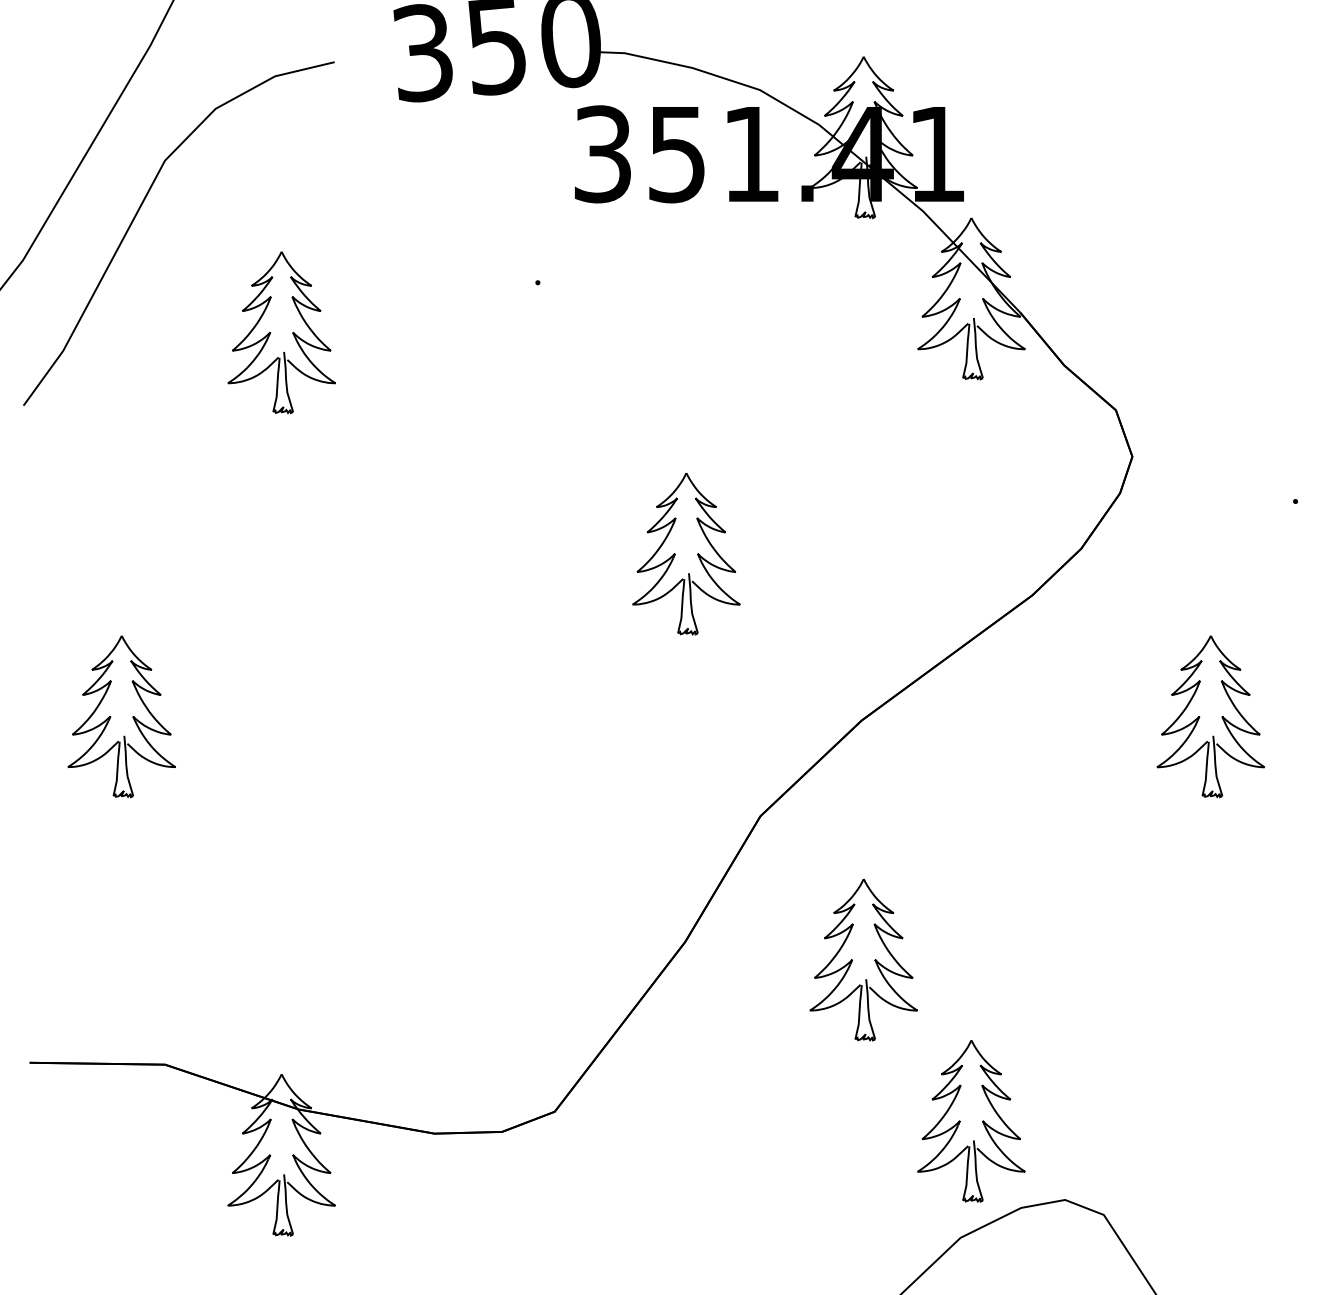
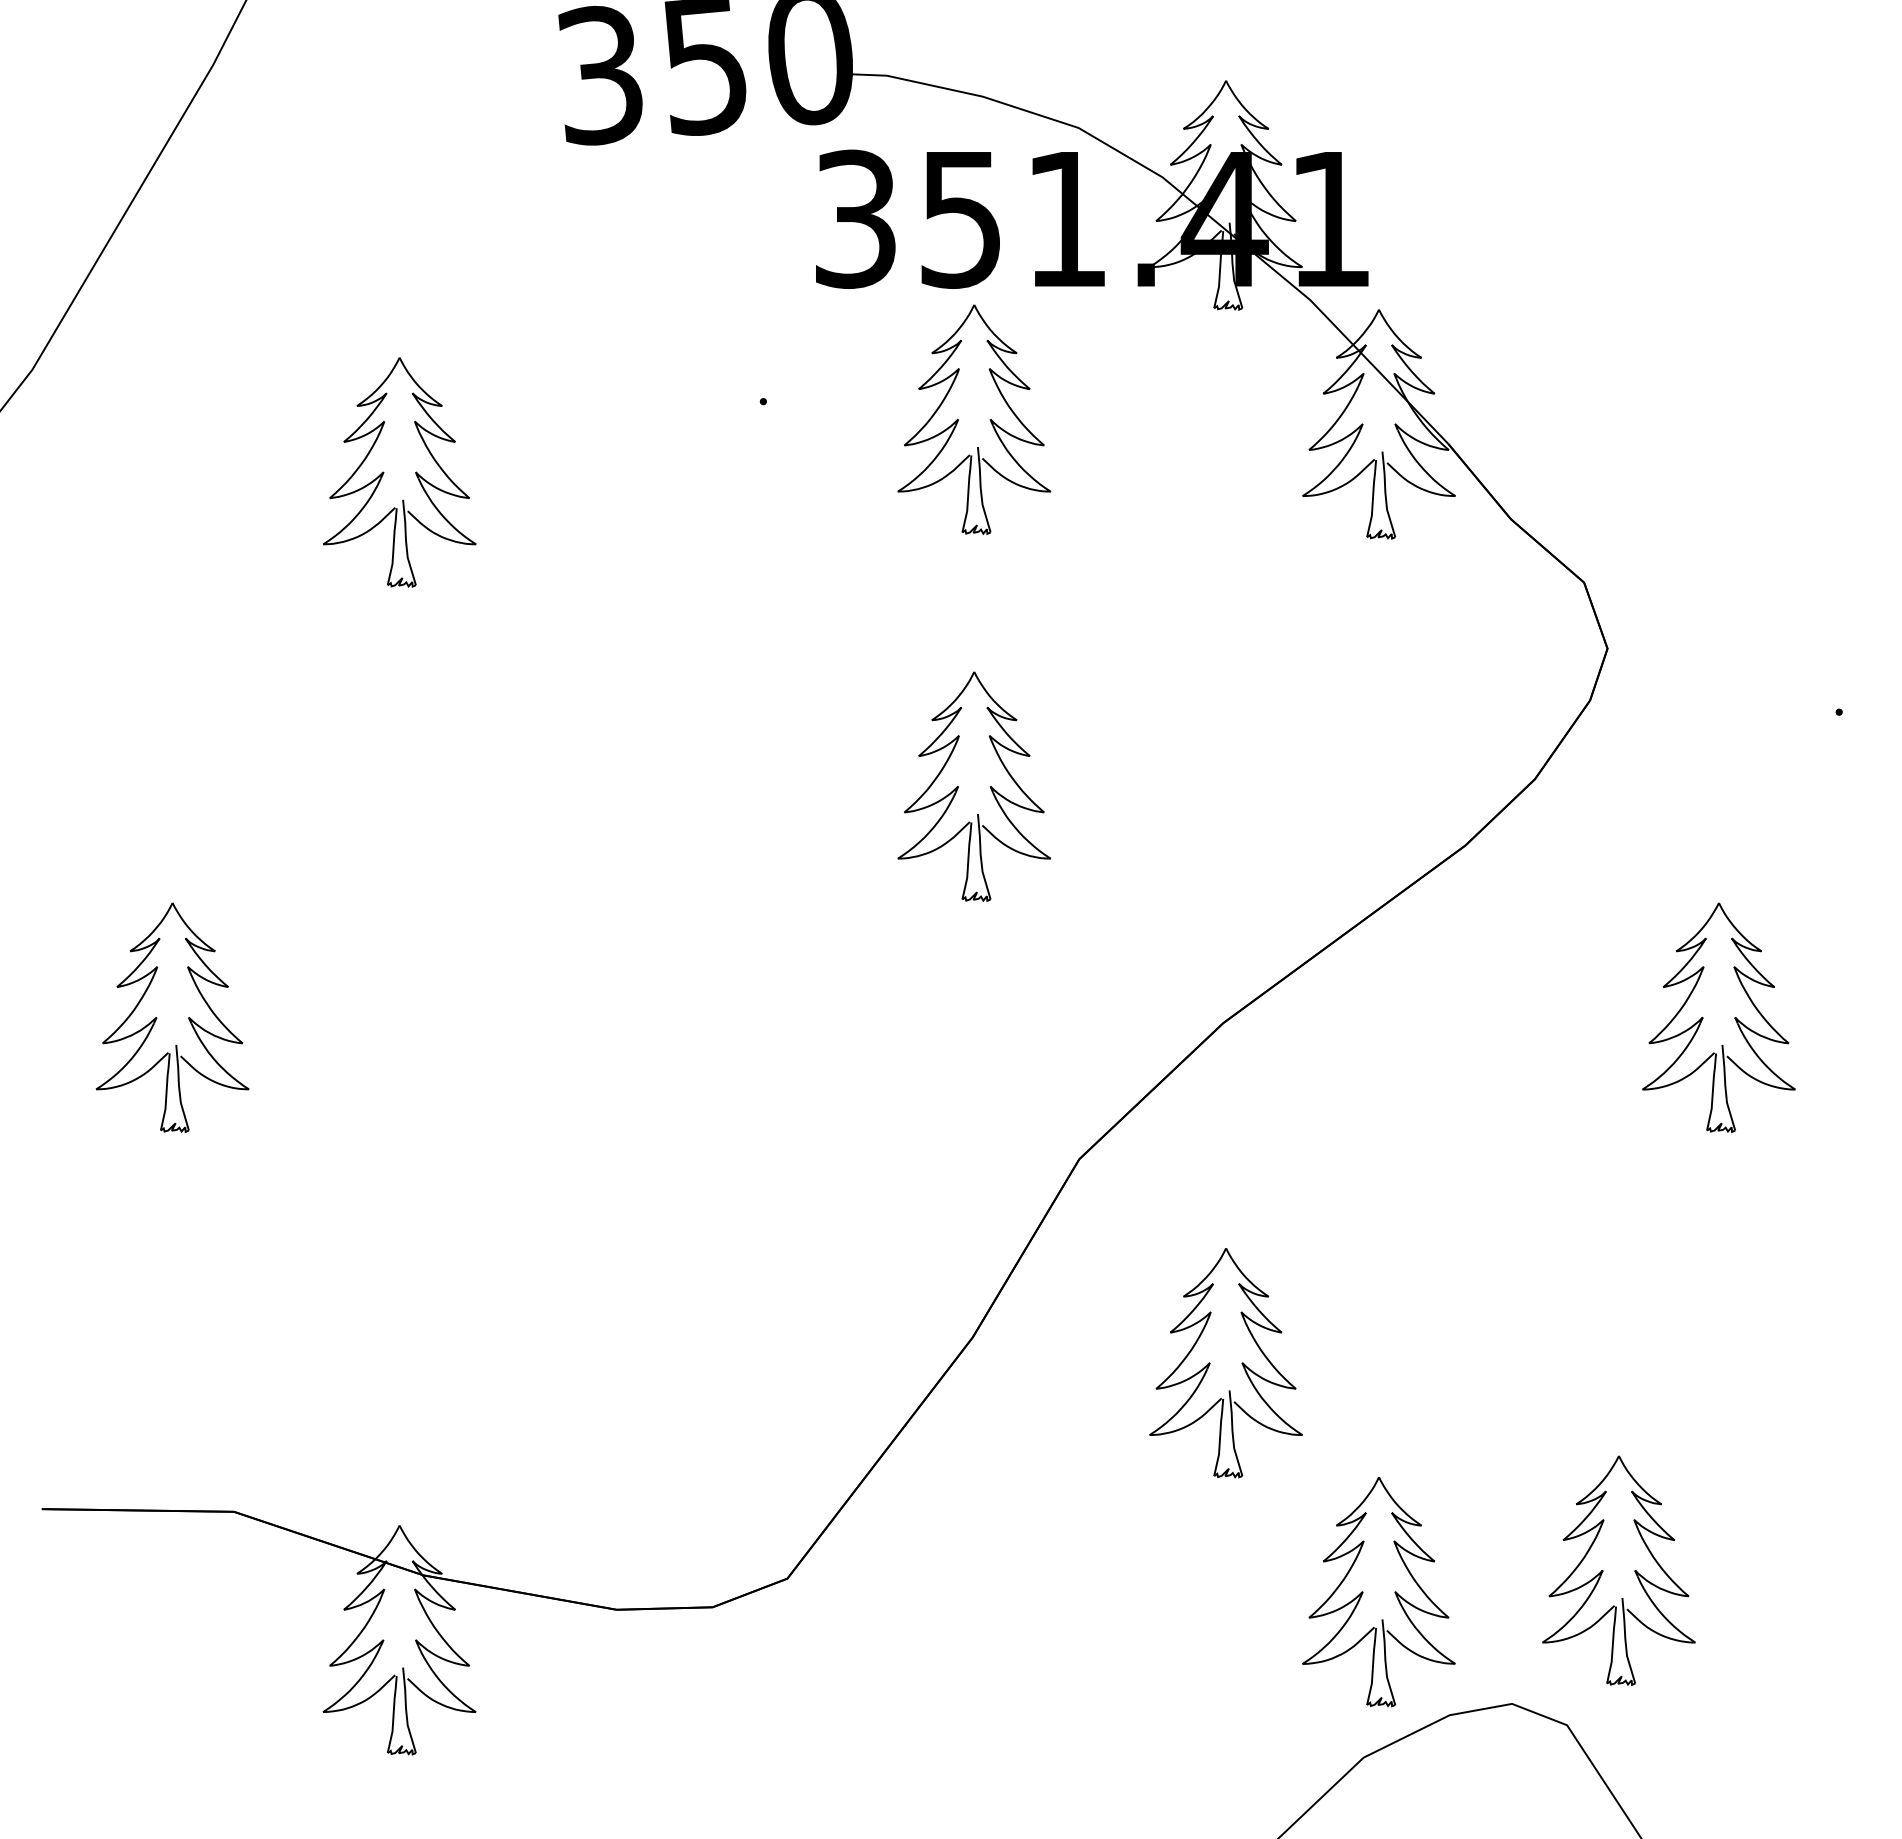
curve: (140, 209) -> (198, 297), removed
part: (675, 295) -> (958, 419), added
part: (1129, 1105) -> (1603, 1570), added

